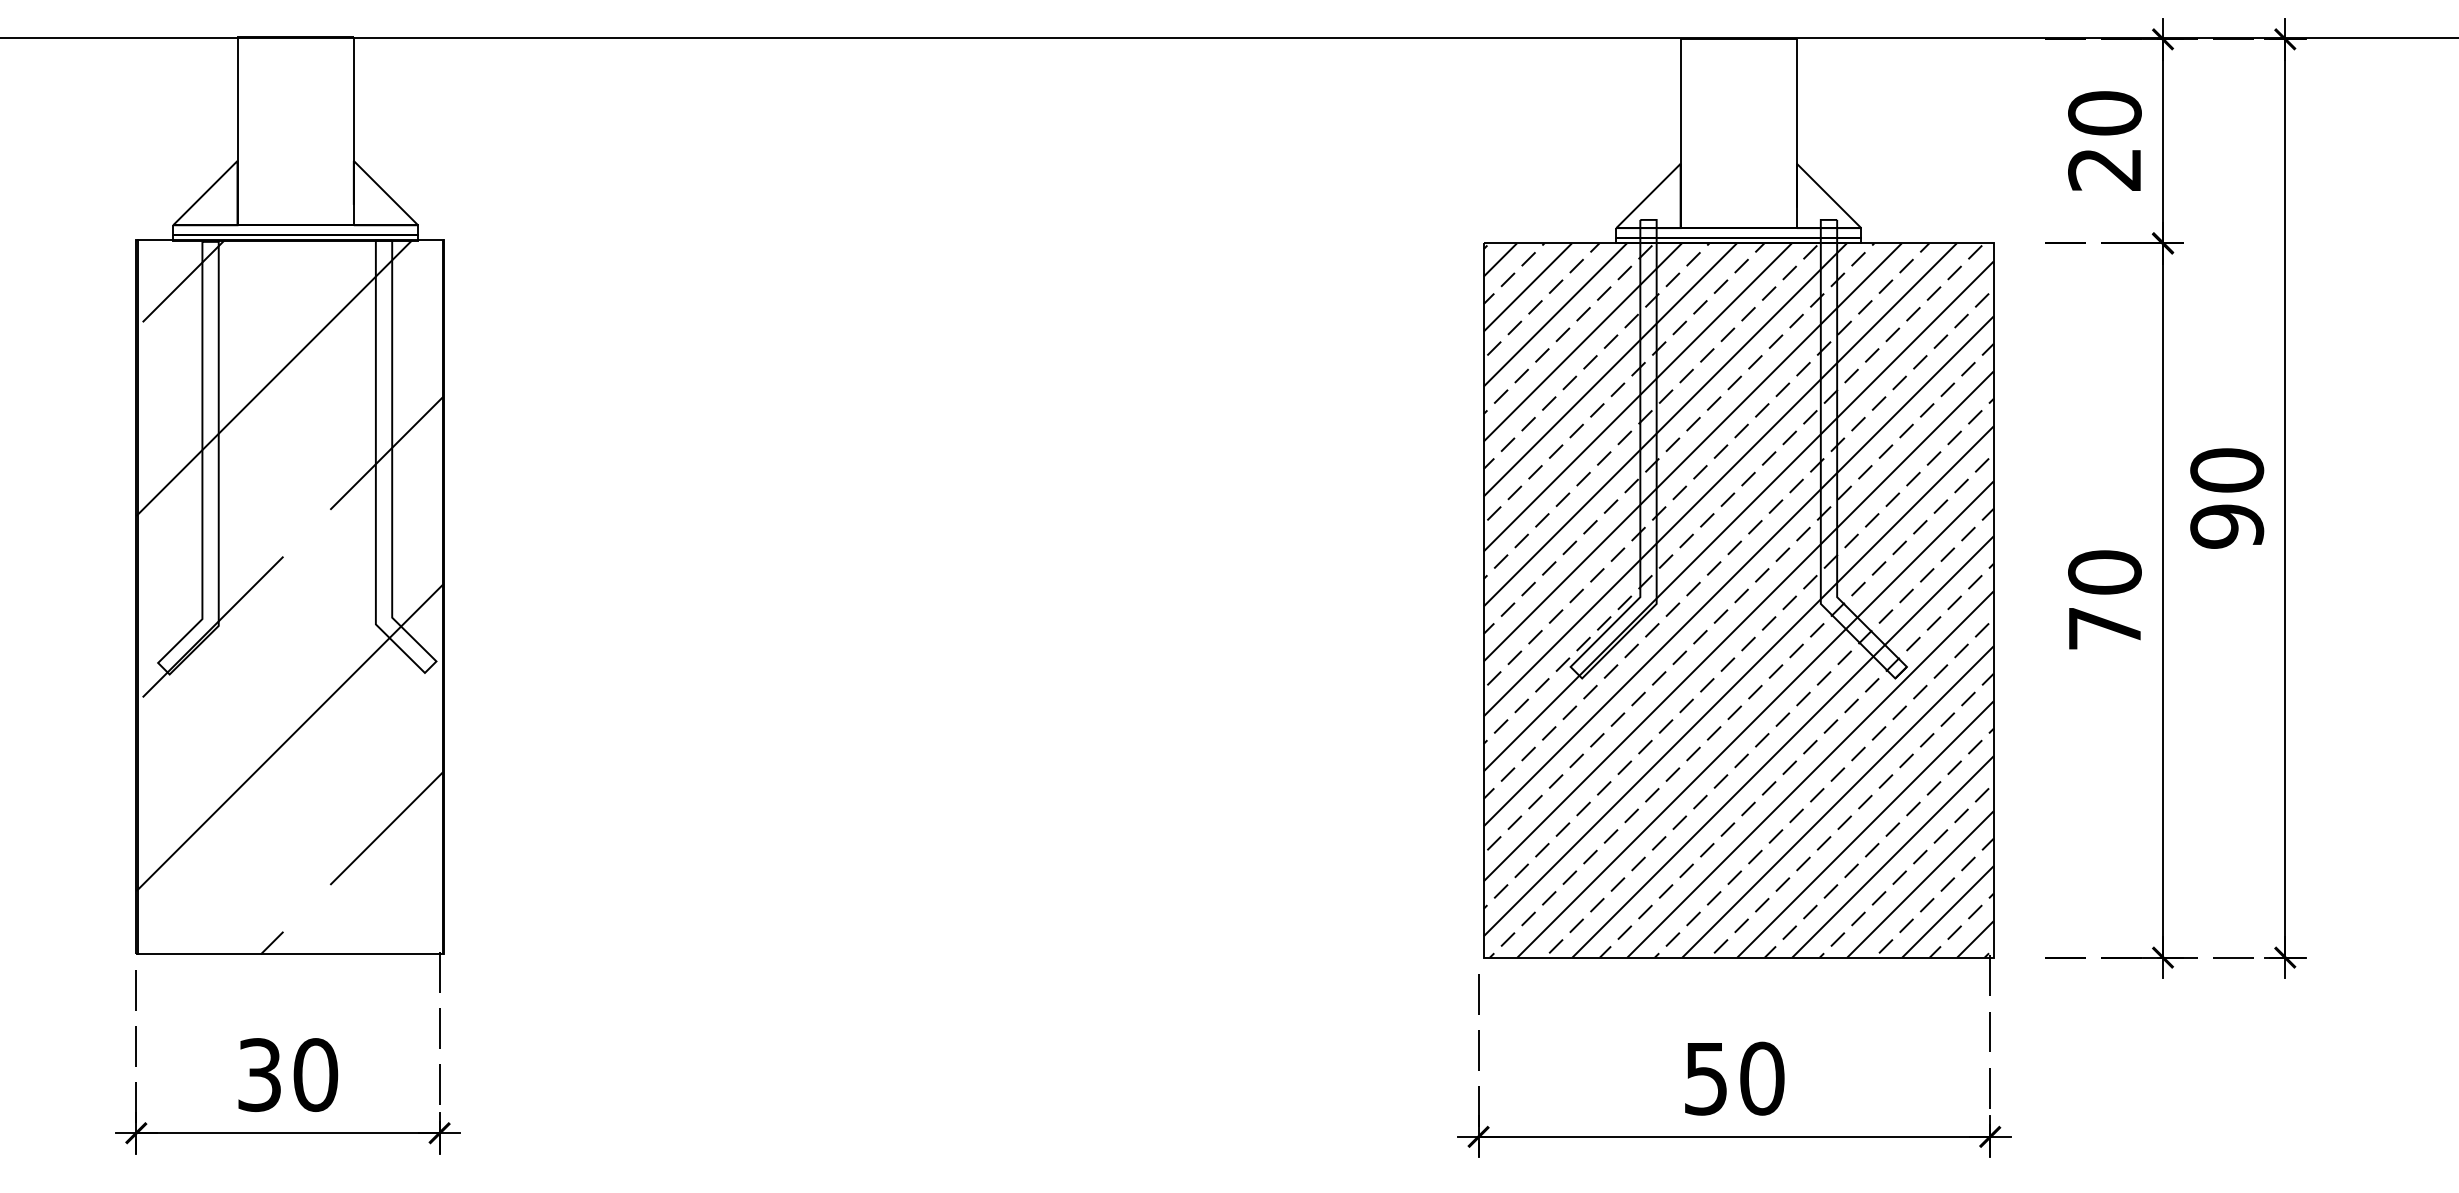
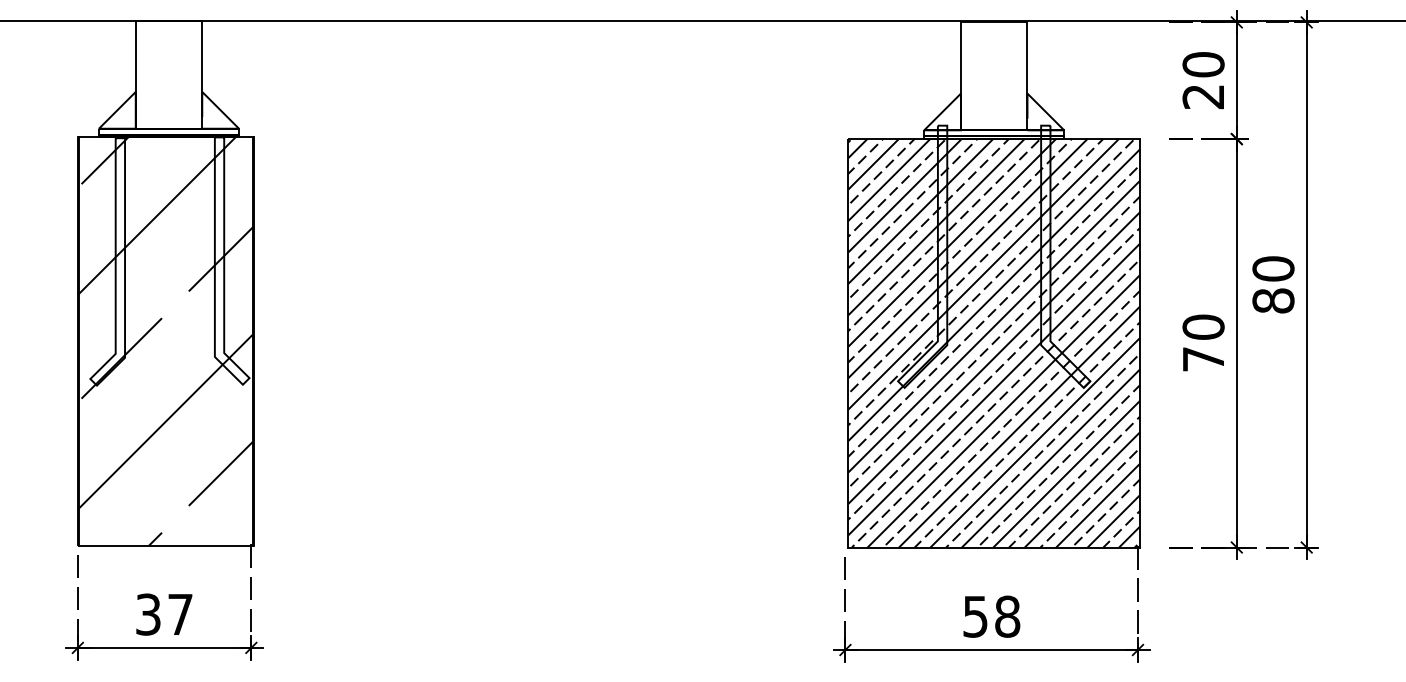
text: (2227, 525) -> (1273, 300), 90 -> 80
text: (315, 1074) -> (180, 614), 30 -> 37
text: (1762, 1078) -> (1007, 616), 50 -> 58

